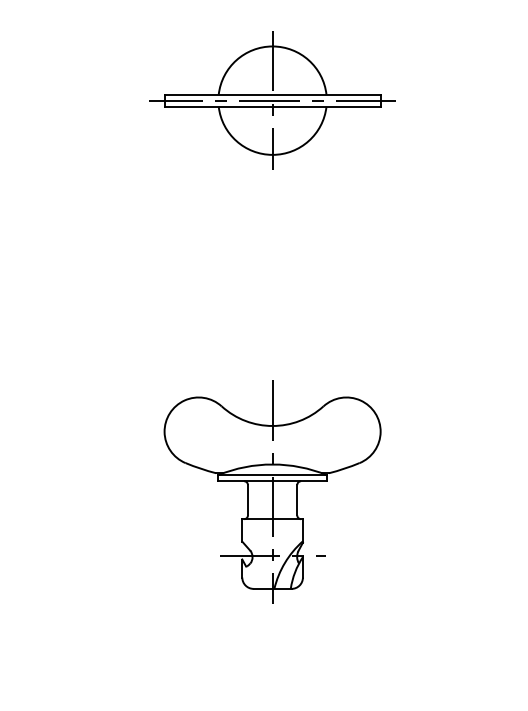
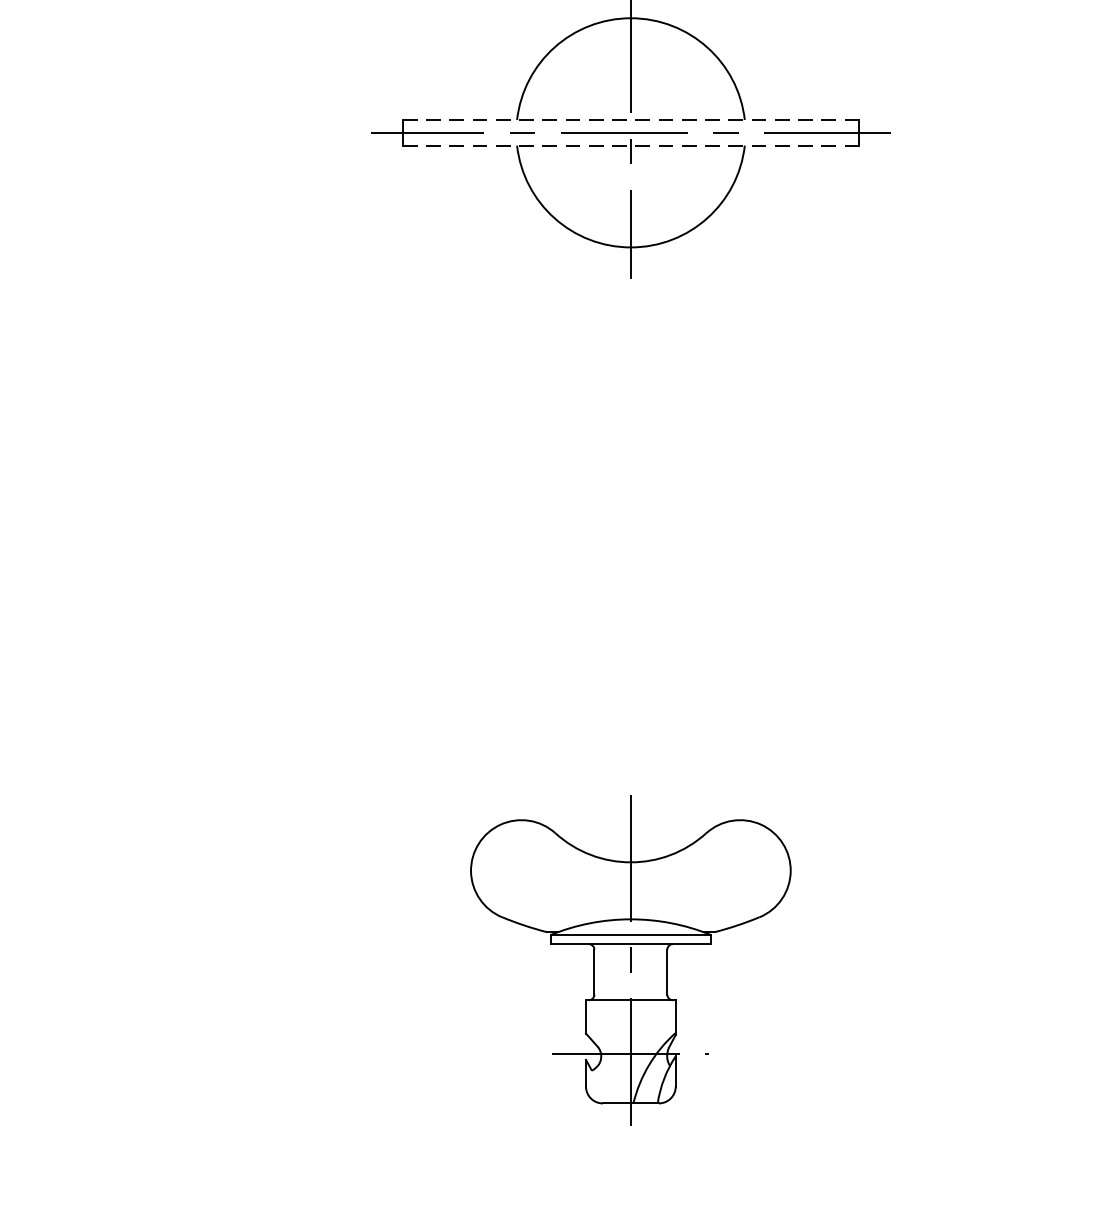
line: (272, 94) -> (630, 119), solid -> dashed
line: (272, 106) -> (630, 145), solid -> dashed
part: (272, 491) -> (630, 958), size x0.7

